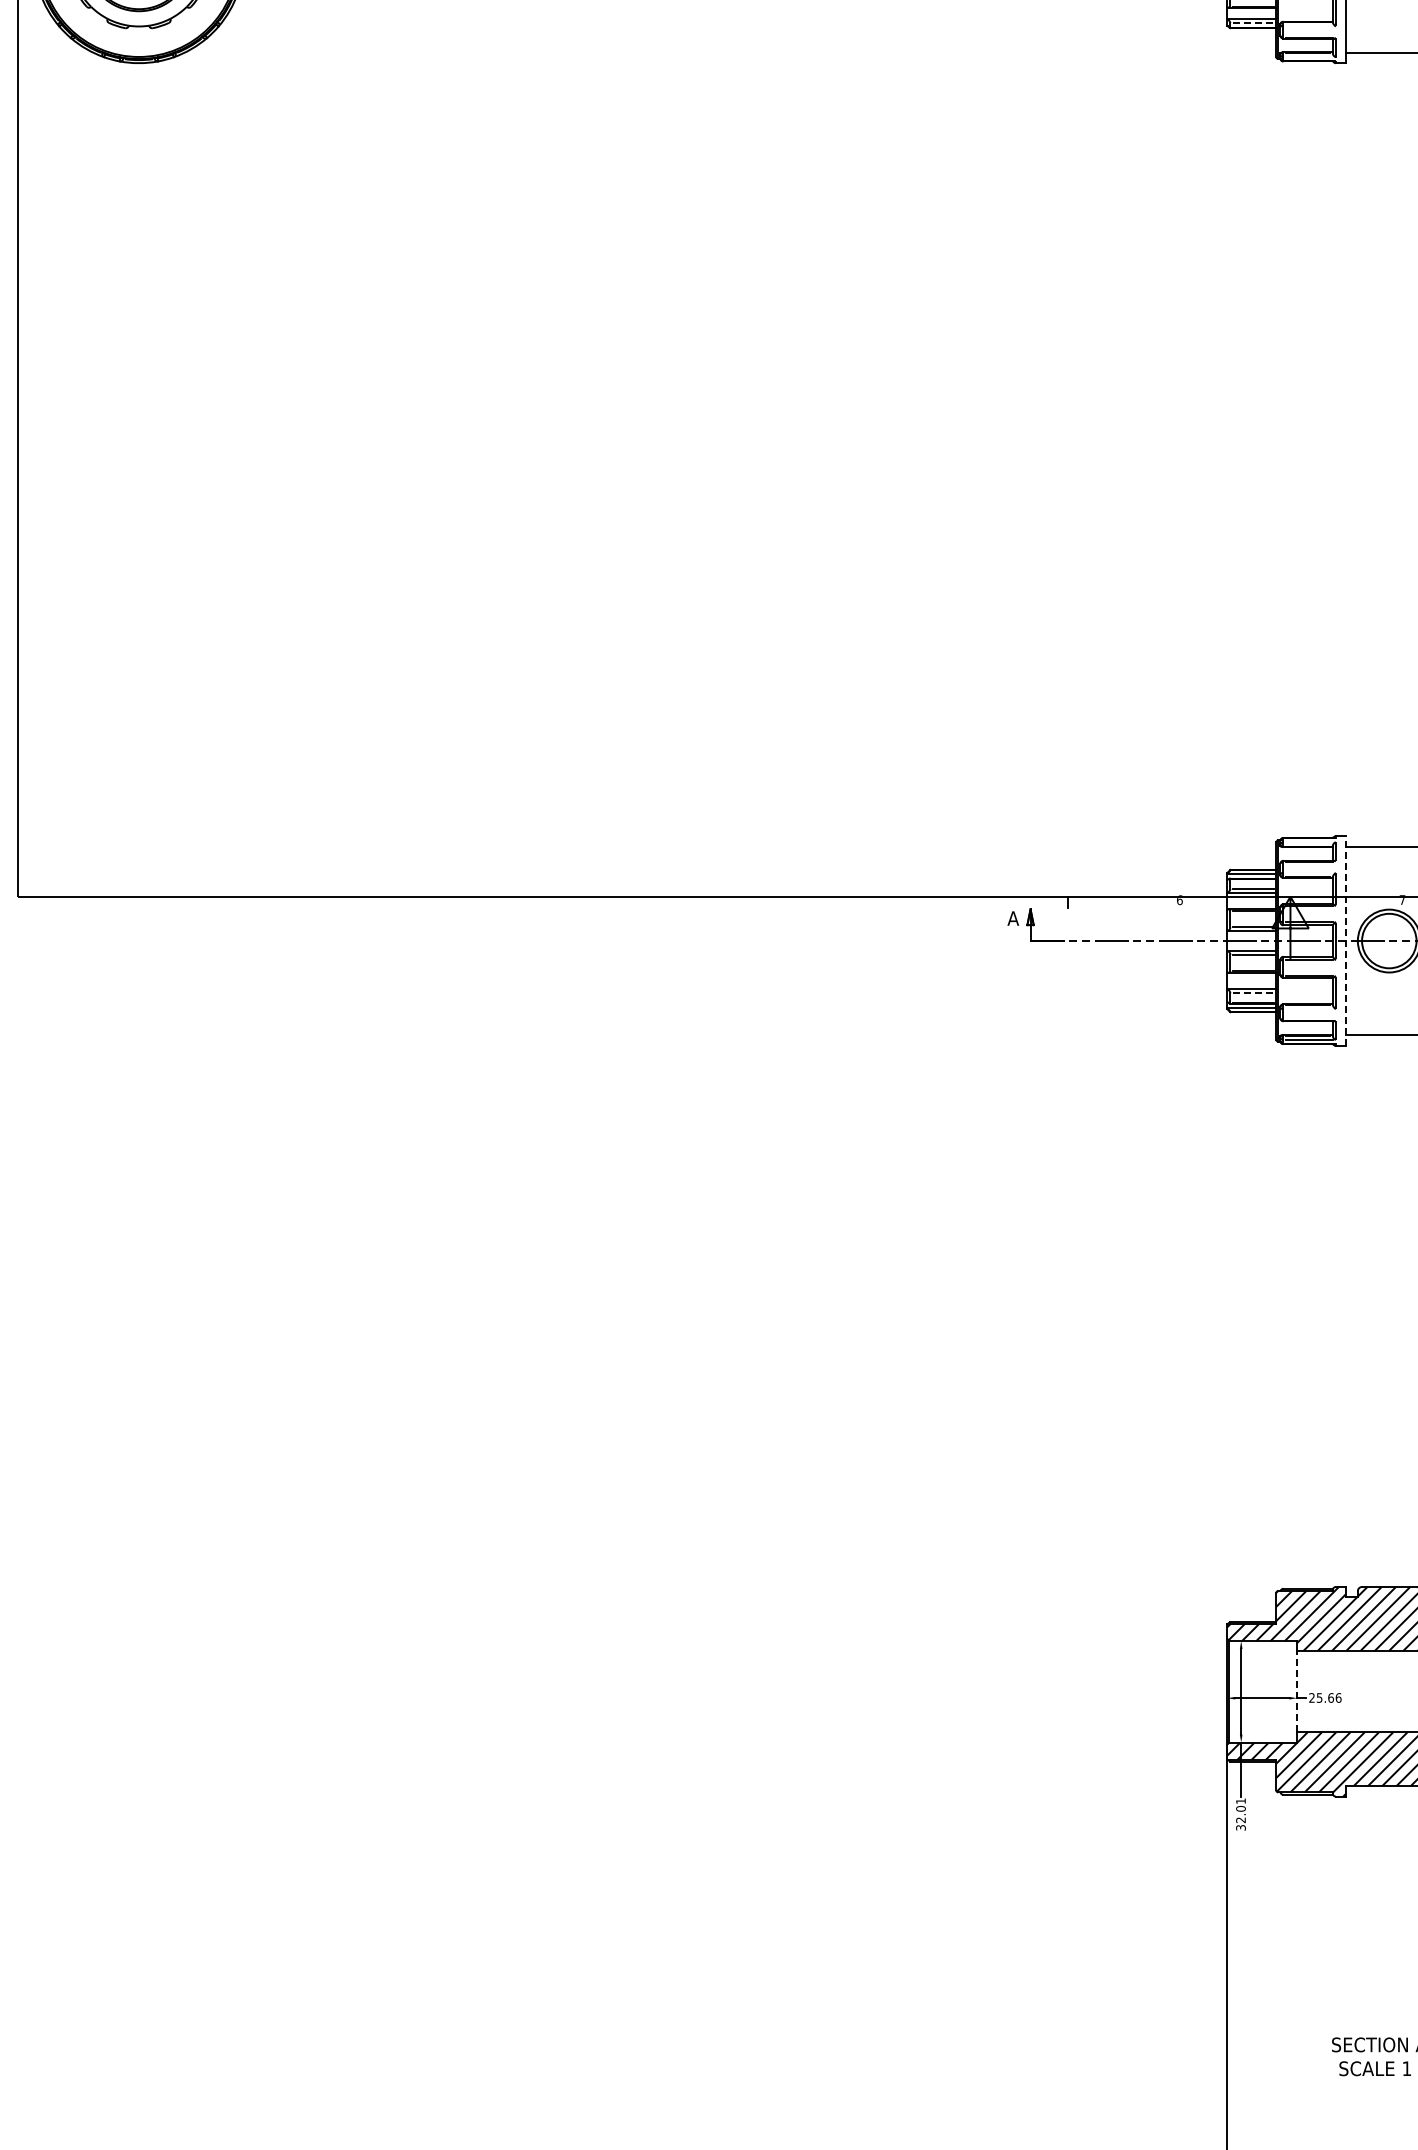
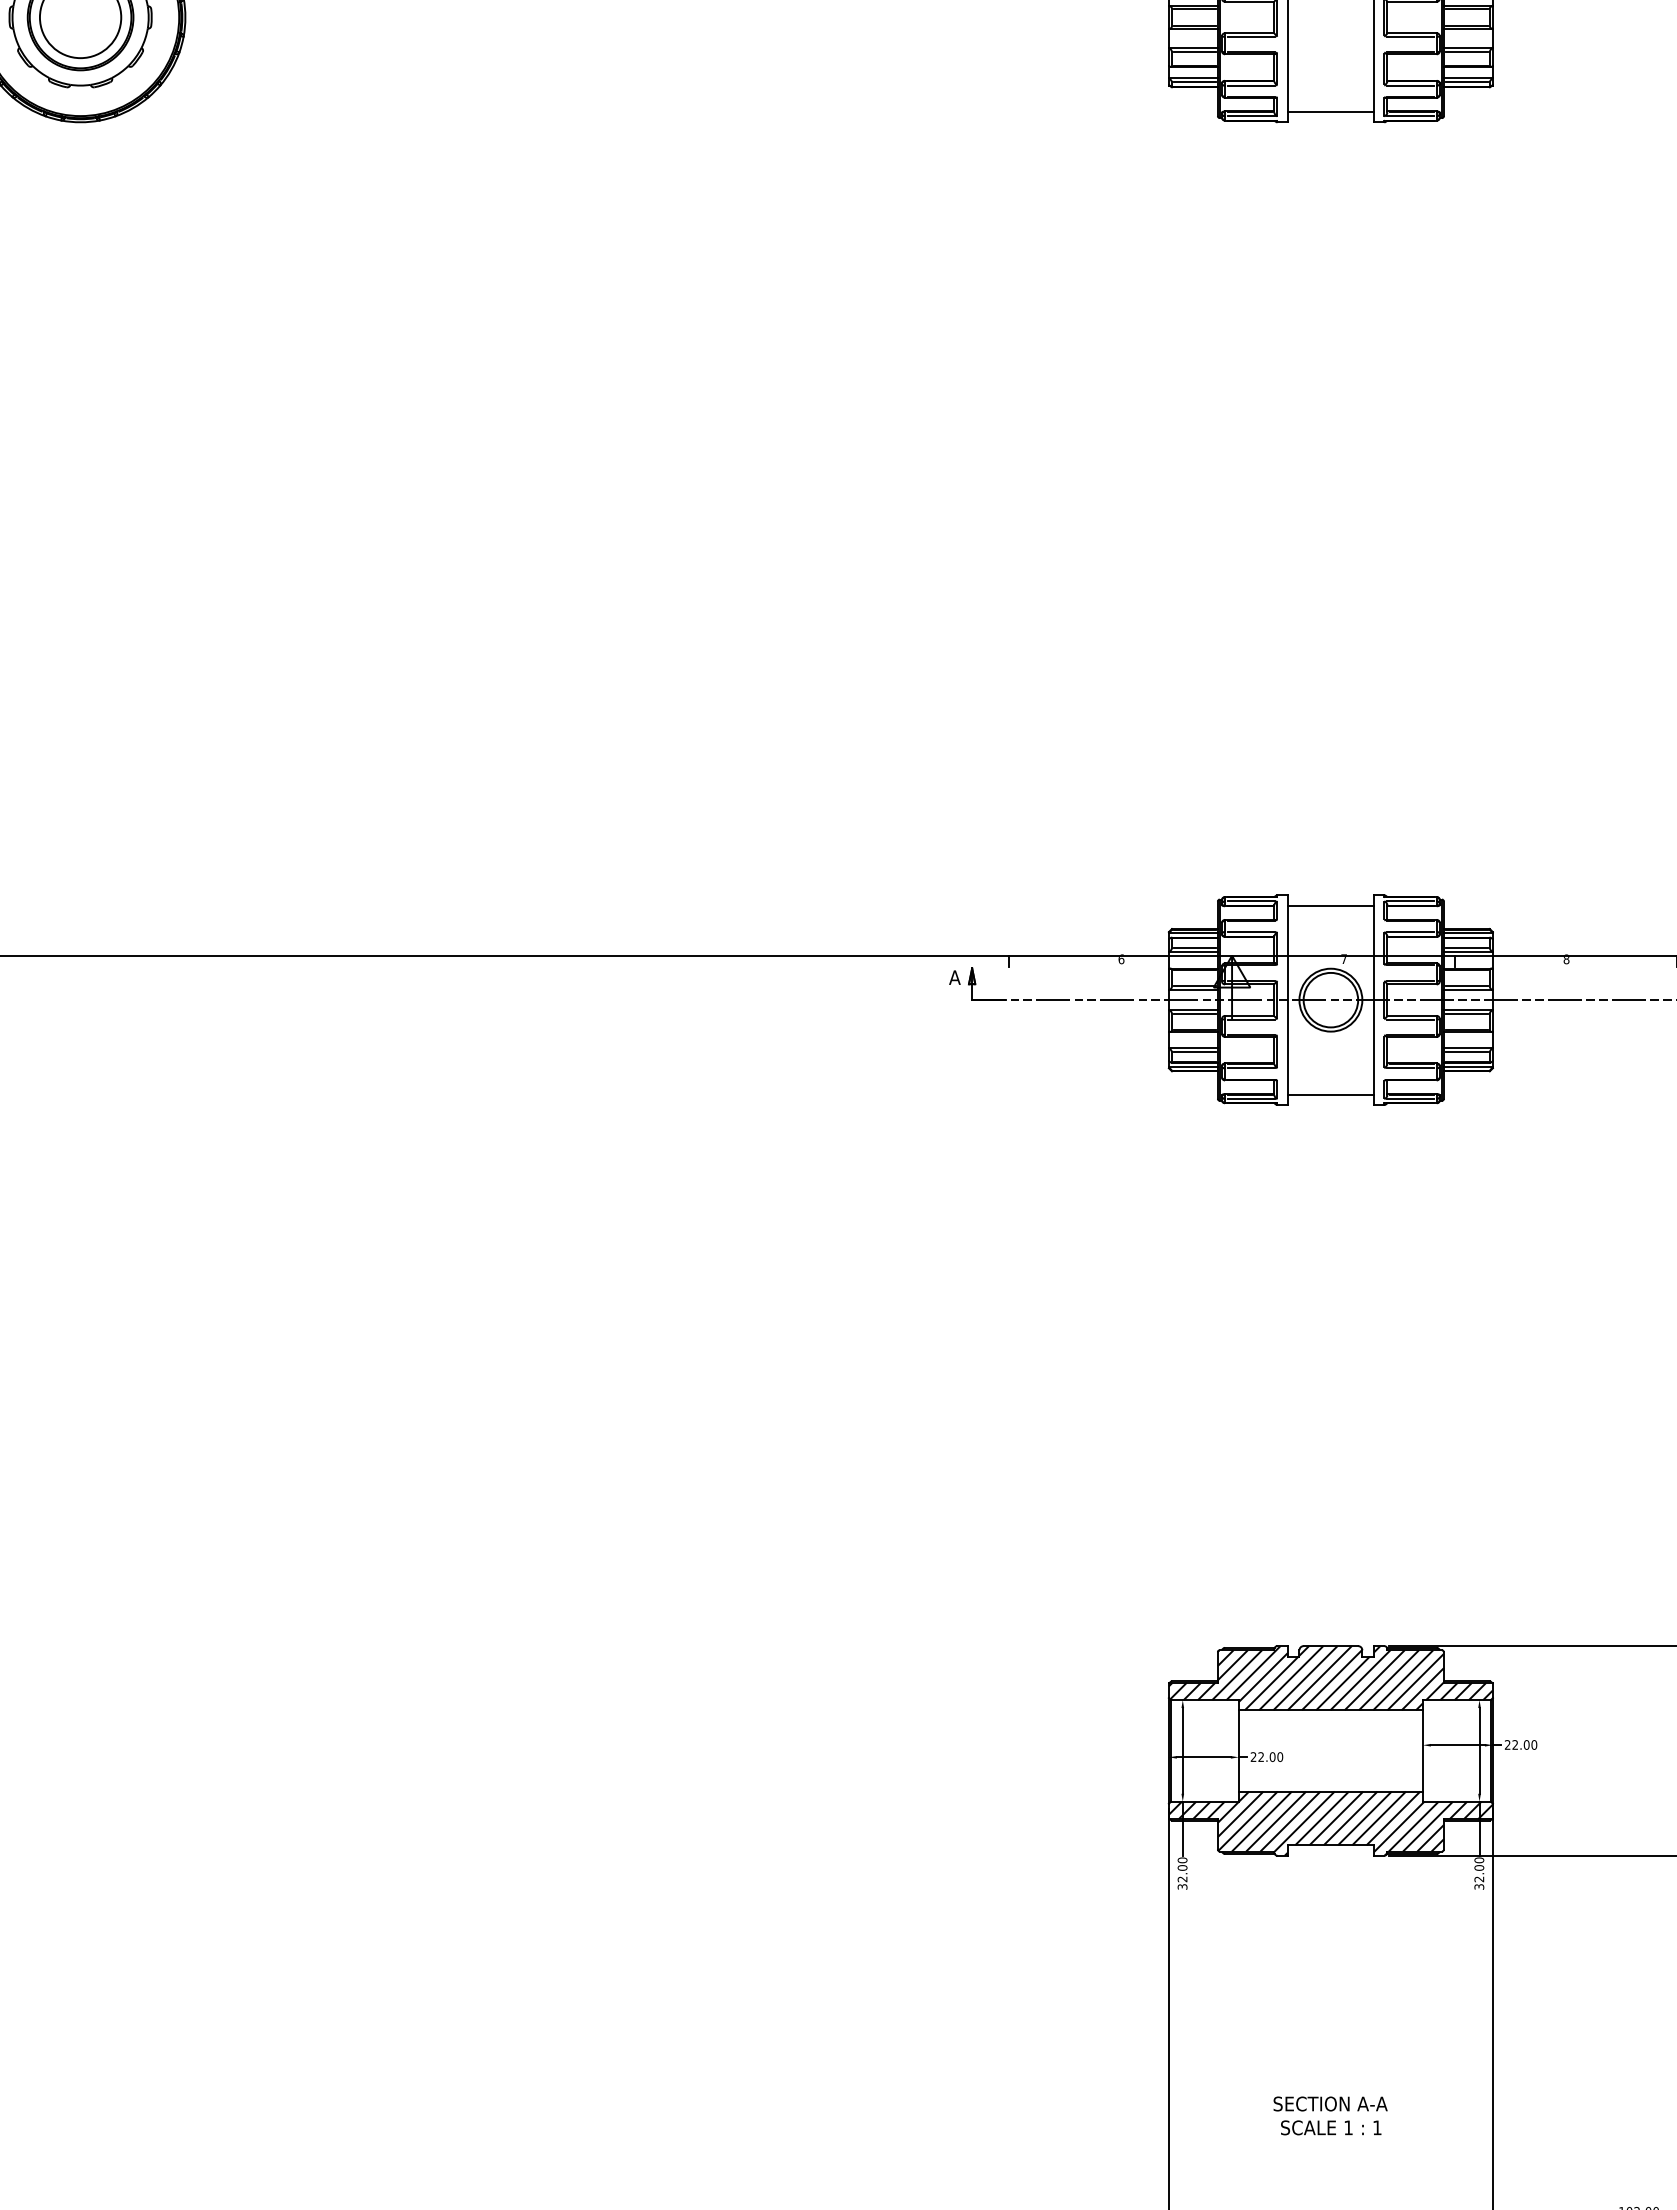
line: (1252, 23) -> (1194, 82), dashed -> solid
line: (1308, 26) -> (1250, 85), added
line: (1308, 57) -> (1250, 116), added
line: (1308, 842) -> (1250, 901), added
line: (1308, 872) -> (1250, 931), added
line: (1345, 941) -> (1287, 1000), dashed -> solid
line: (1252, 993) -> (1194, 1052), dashed -> solid
line: (1308, 1009) -> (1250, 1068), added
line: (1296, 1691) -> (1238, 1750), dashed -> solid
text: (1328, 1698) -> (1270, 1757), 25.66 -> 22.00
text: (1240, 1801) -> (1182, 1860), 32.01 -> 32.00

